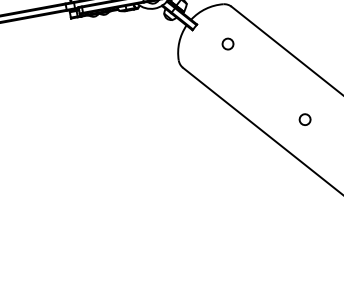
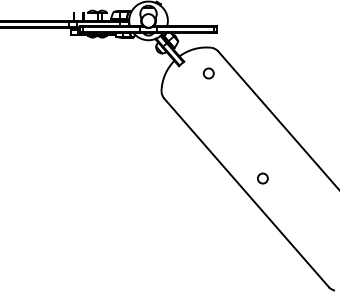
circle: (227, 44) -> (208, 73), moved
circle: (304, 119) -> (262, 178), moved

